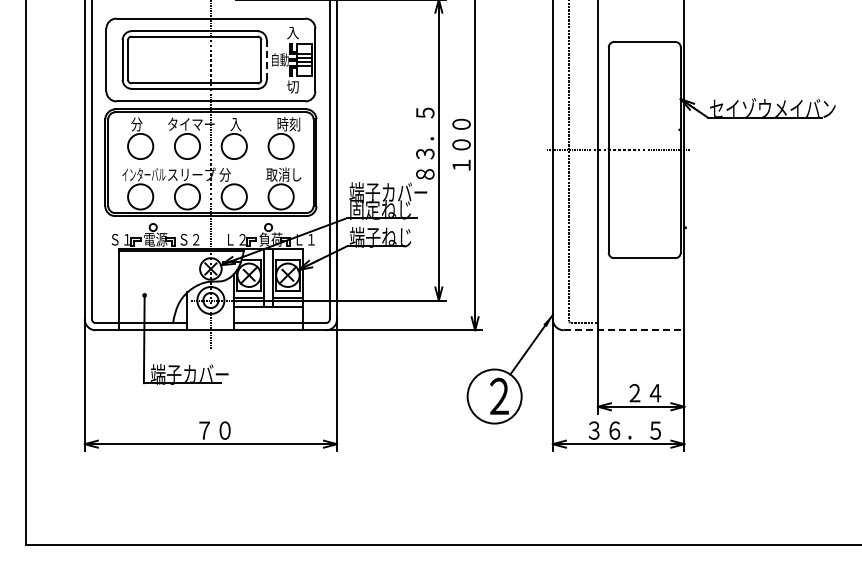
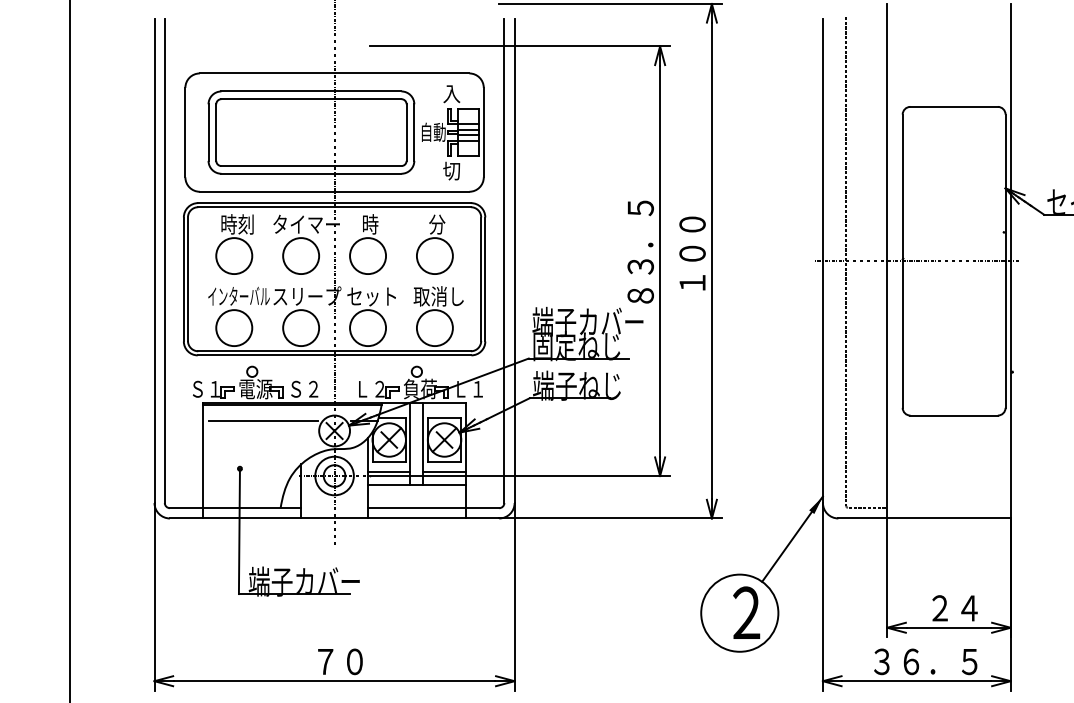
line: (266, 60) -> (413, 133), dashed -> solid
text: (142, 124) -> (236, 224), 分 -> 時刻
text: (235, 124) -> (369, 224), 入 -> 時
text: (288, 124) -> (445, 224), 時刻 -> 分
text: (236, 174) -> (371, 296), 分 -> セット
line: (160, 261) -> (262, 420), added
line: (624, 330) -> (925, 518), dashed -> solid

